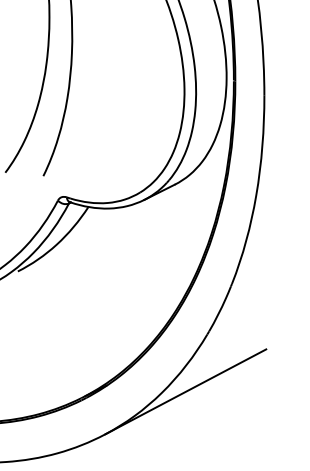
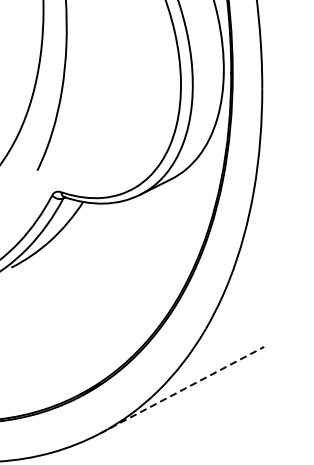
line: (186, 391) -> (183, 389), solid -> dashed

